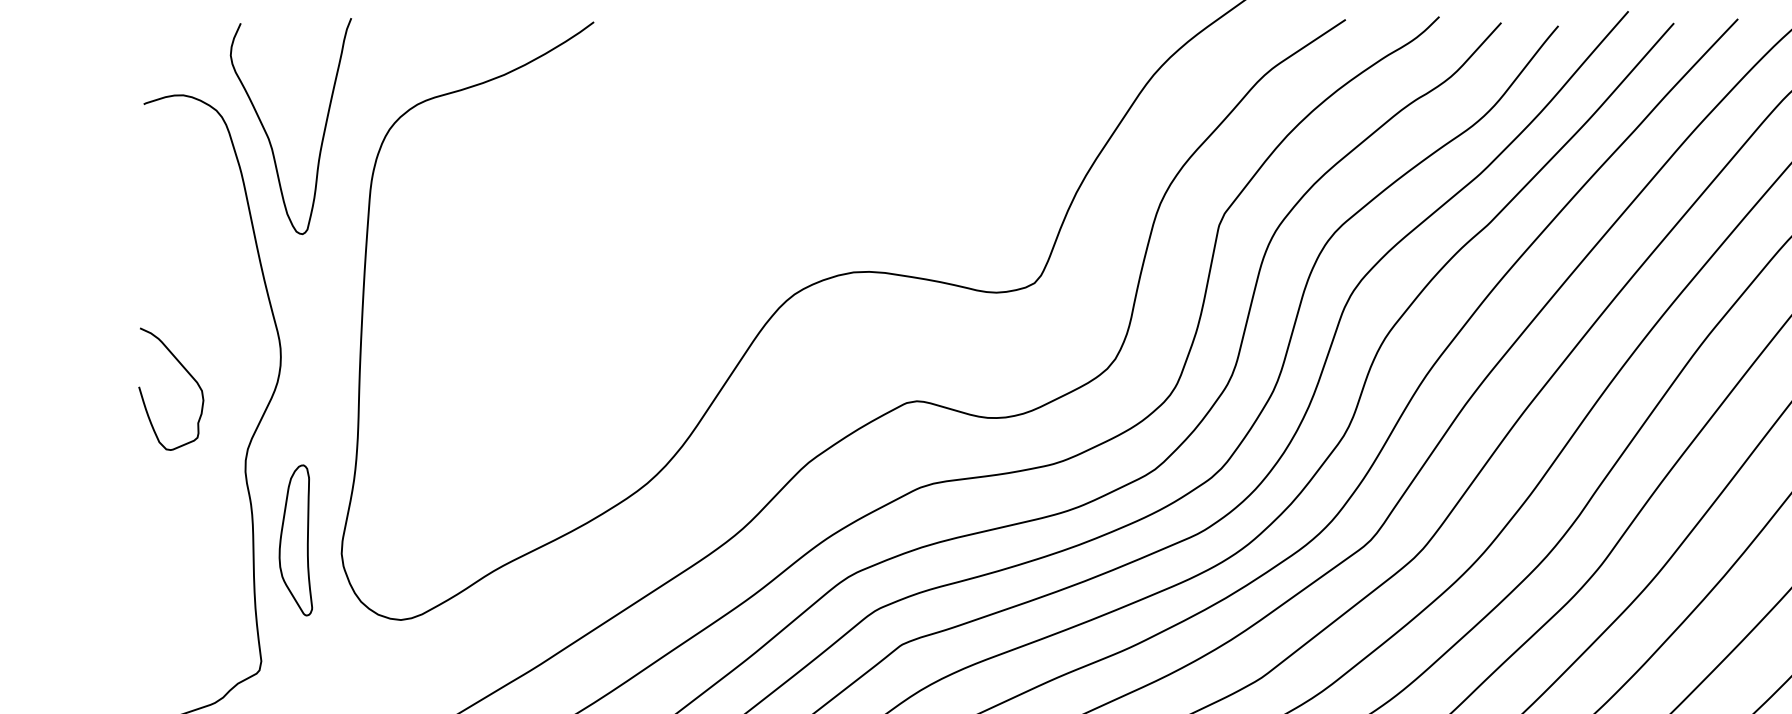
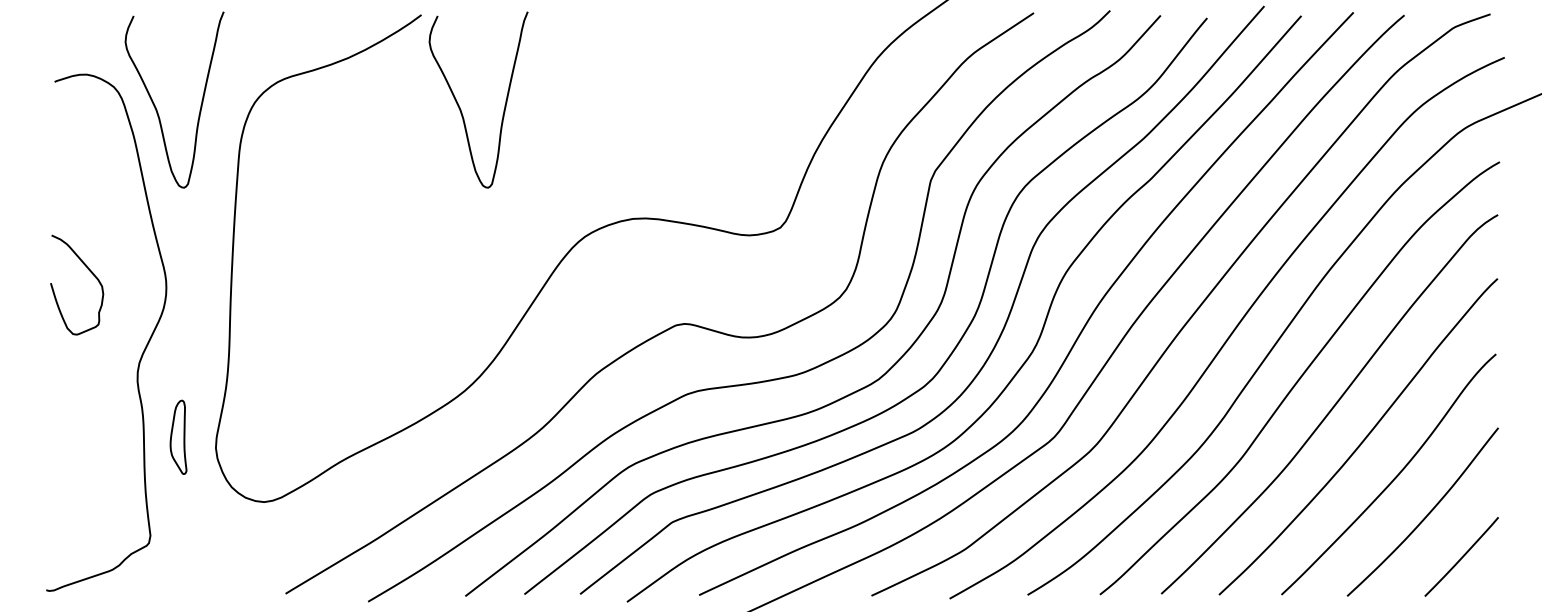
curve: (641, 135) -> (460, 107), added
curve: (186, 372) -> (89, 271), moved
part: (295, 540) -> (178, 437), size x0.6

